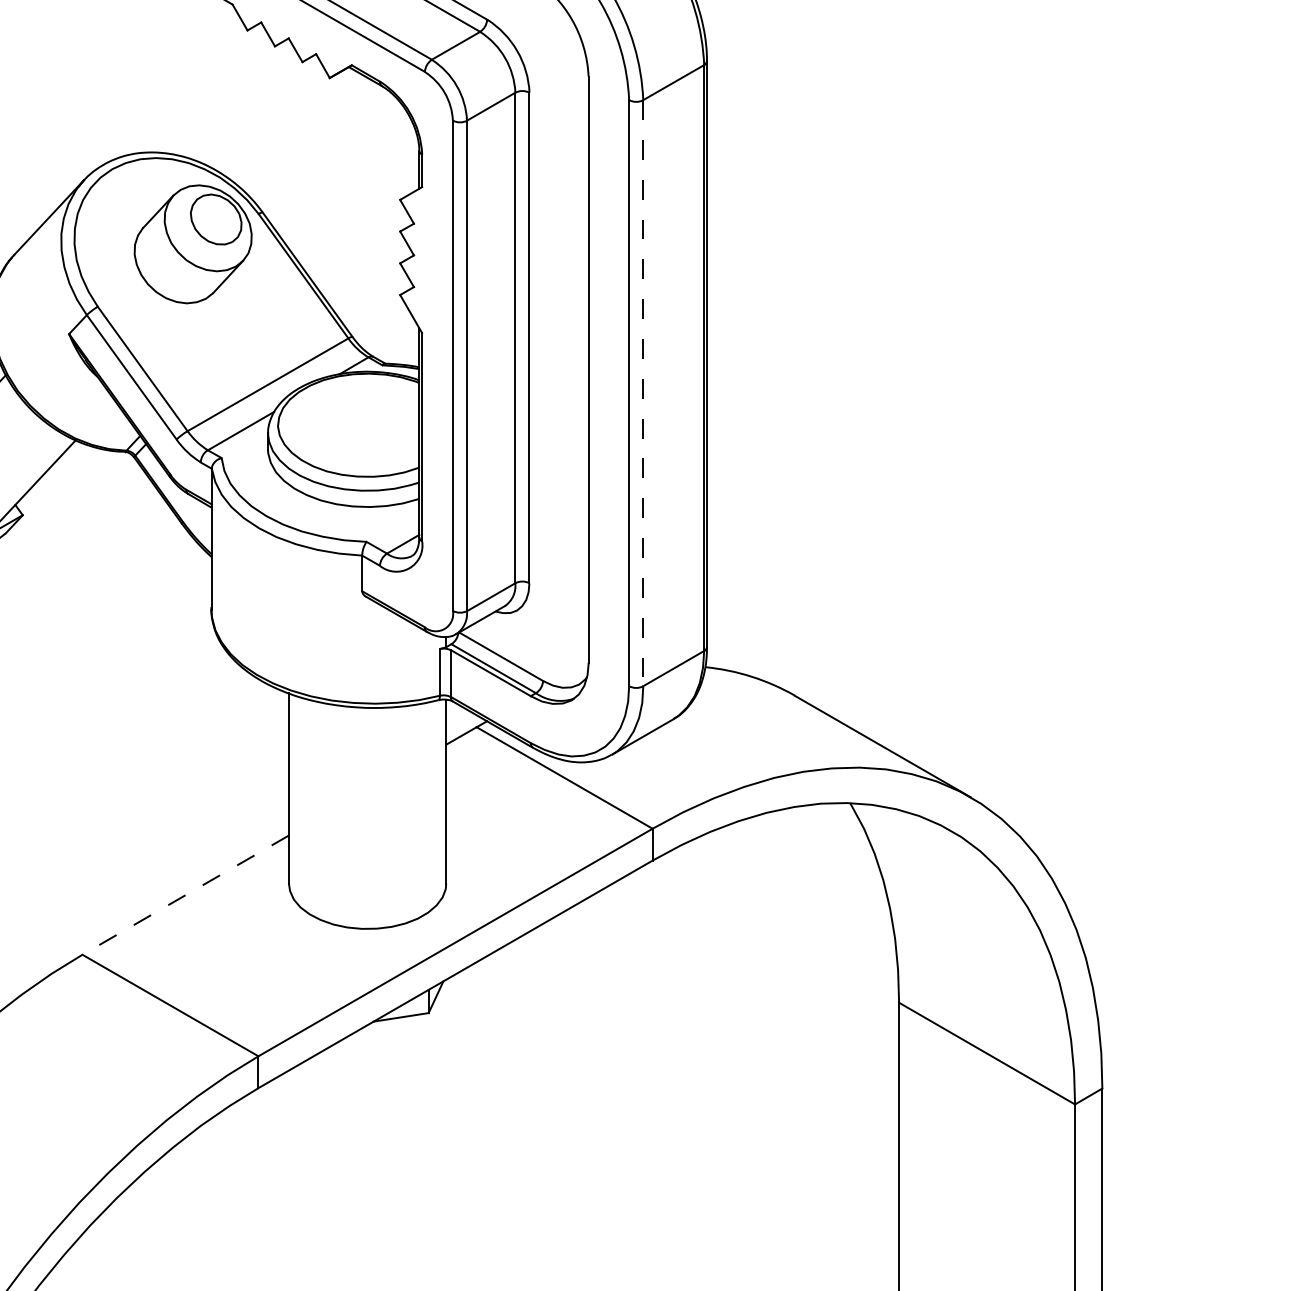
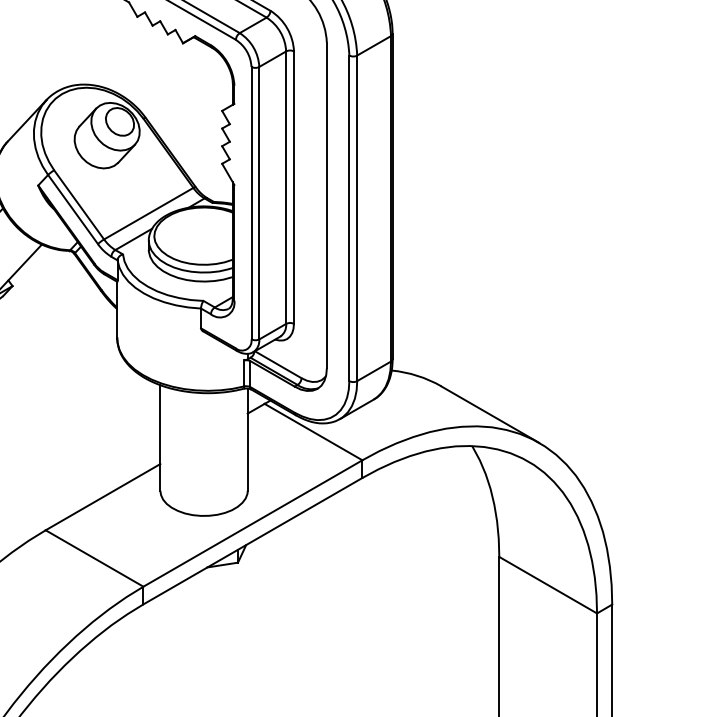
line: (643, 393) -> (357, 218), dashed -> solid
line: (184, 895) -> (102, 497), dashed -> solid

